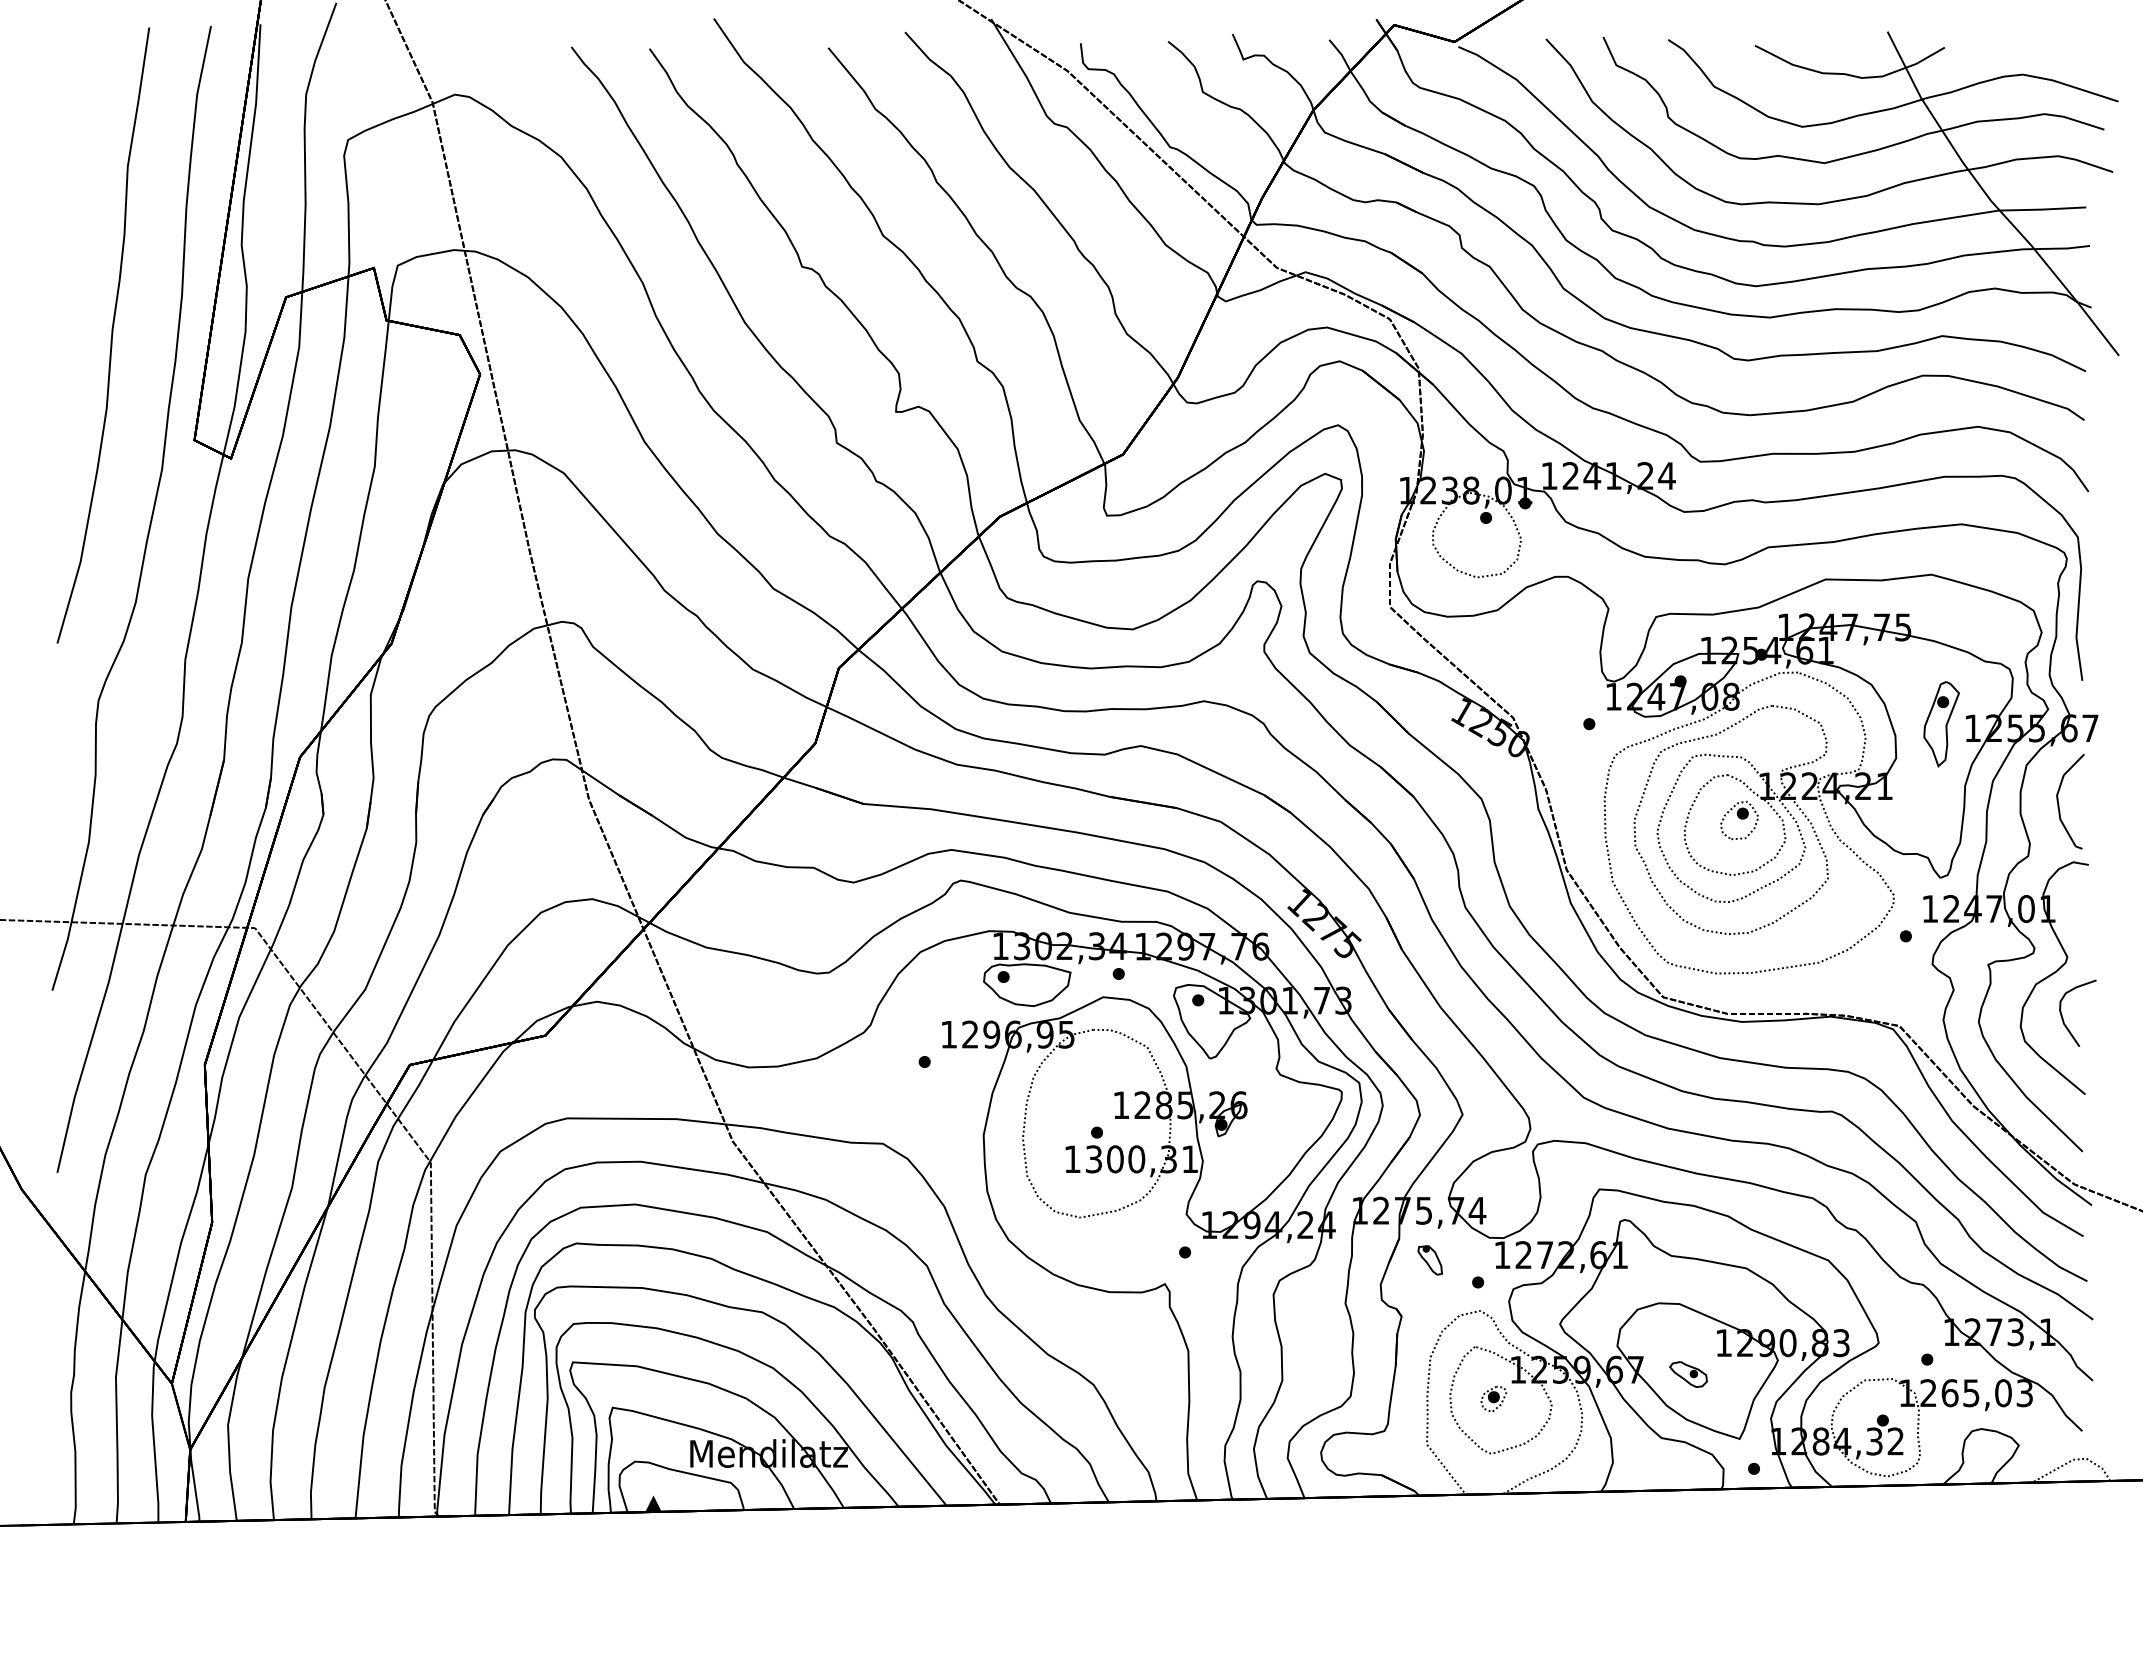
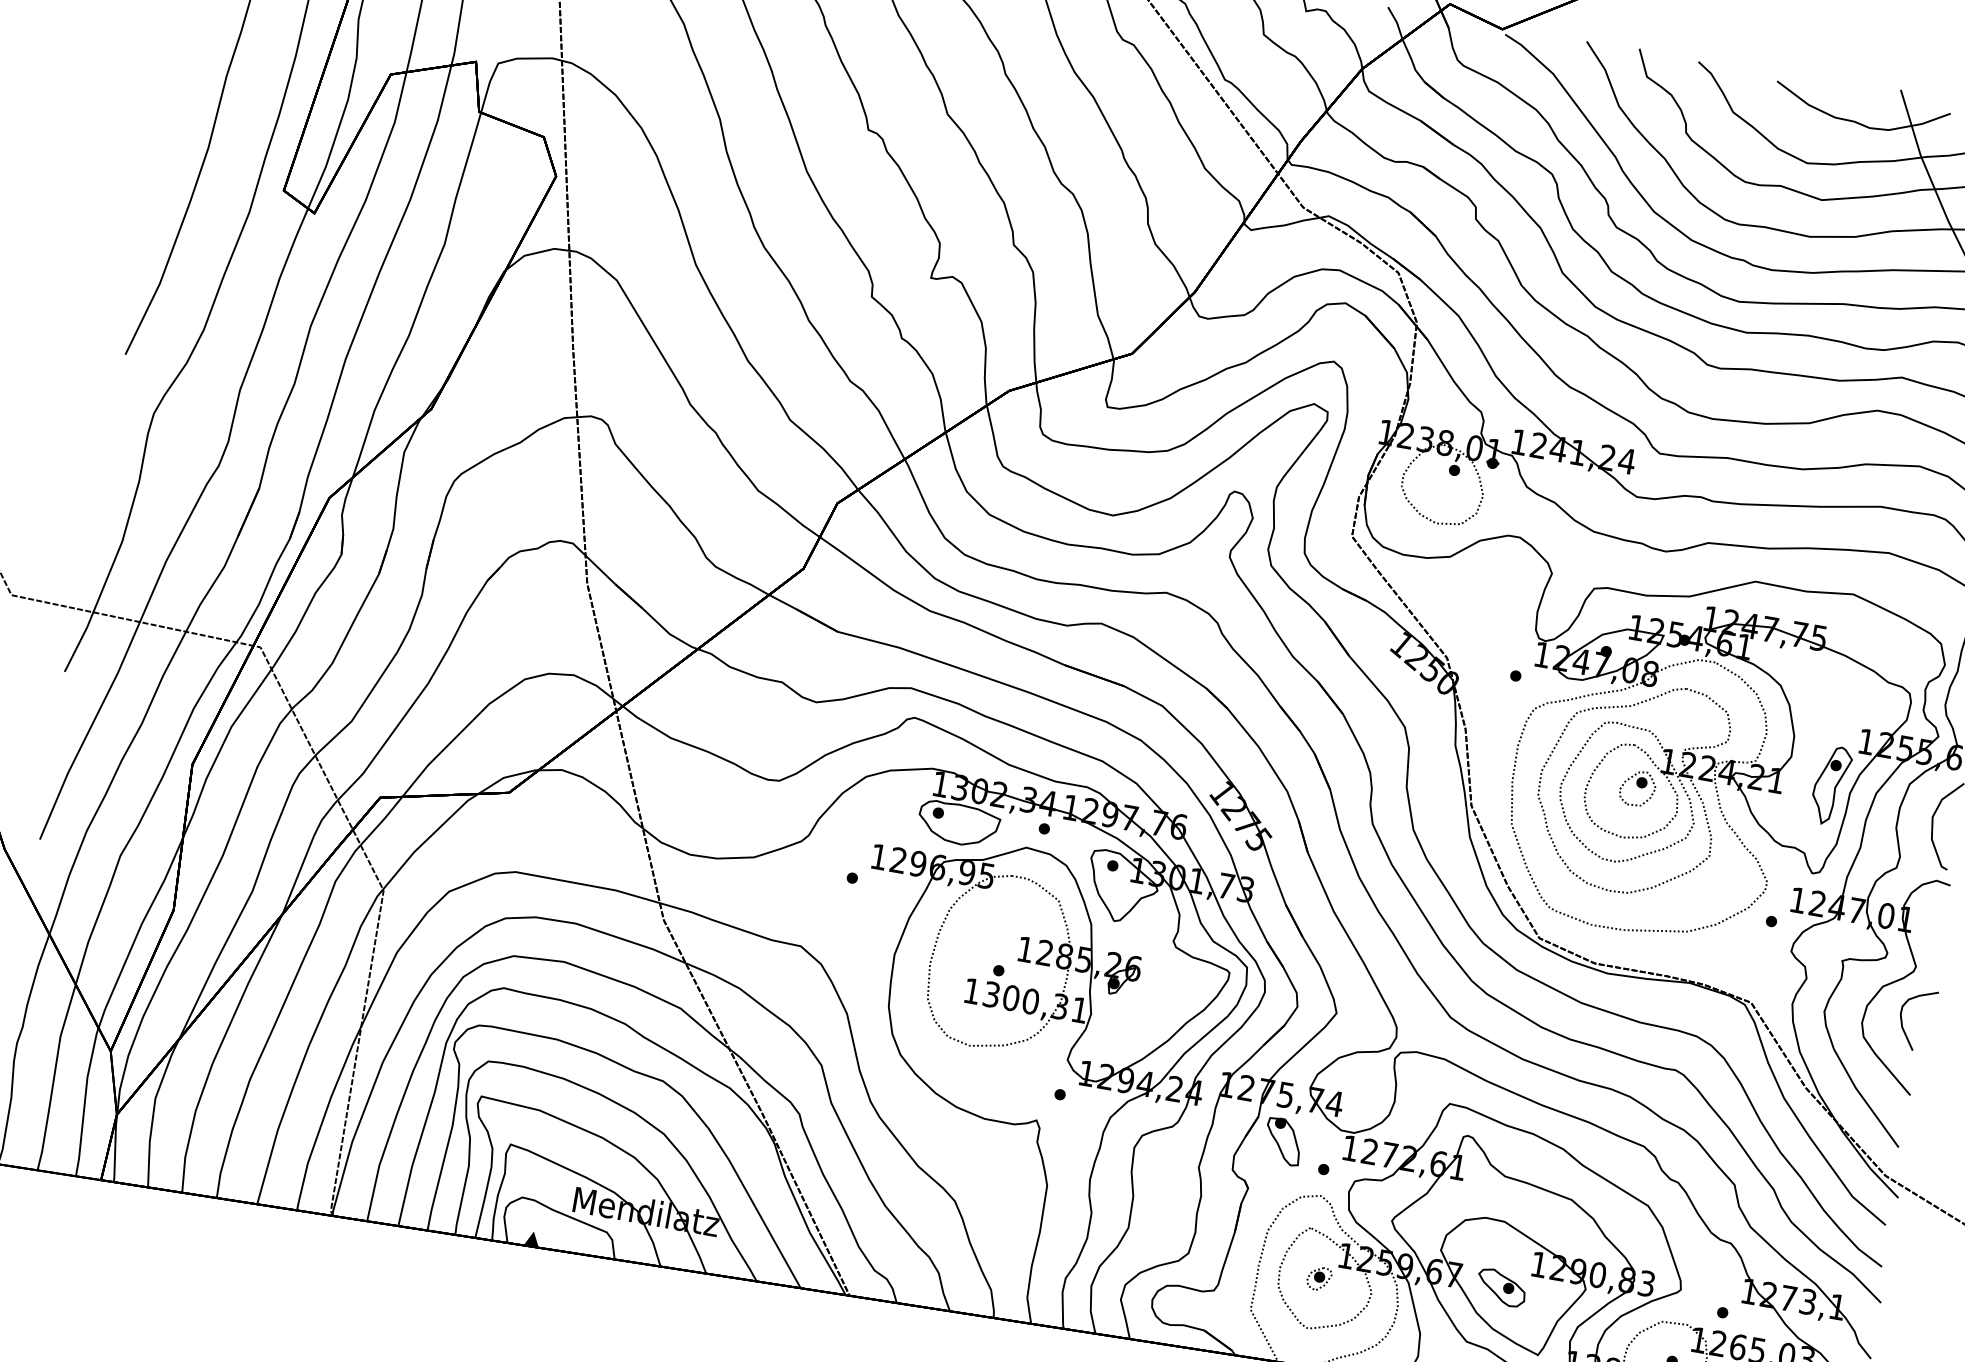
part: (1941, 724) -> (1830, 785), moved
part: (1429, 1260) -> (1282, 1141), size x1.67
part: (1688, 1374) -> (1501, 1287), size x1.43

